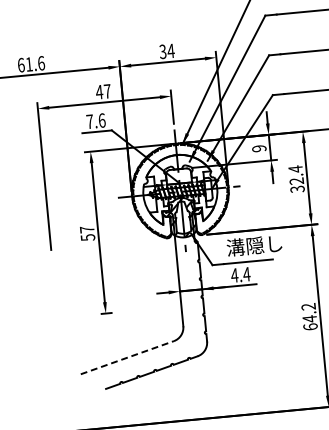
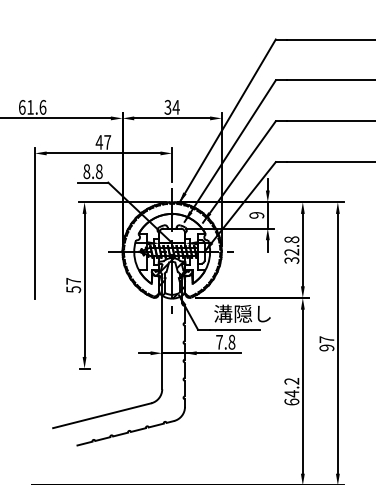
text: (95, 121) -> (92, 171), 7.6 -> 8.8
text: (295, 168) -> (291, 239), 32.4 -> 32.8
text: (240, 274) -> (225, 341), 4.4 -> 7.8
line: (127, 357) -> (102, 415), dashed -> solid

